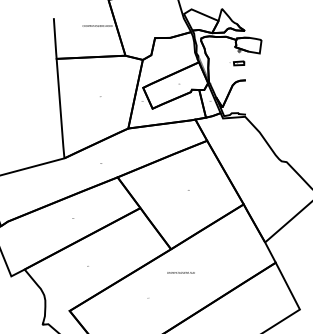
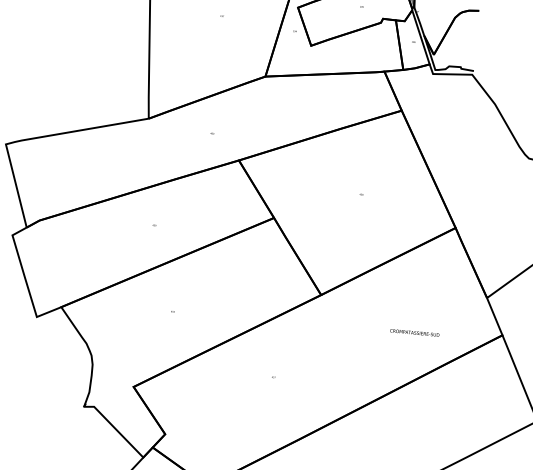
text: (180, 272) -> (413, 332), moved

